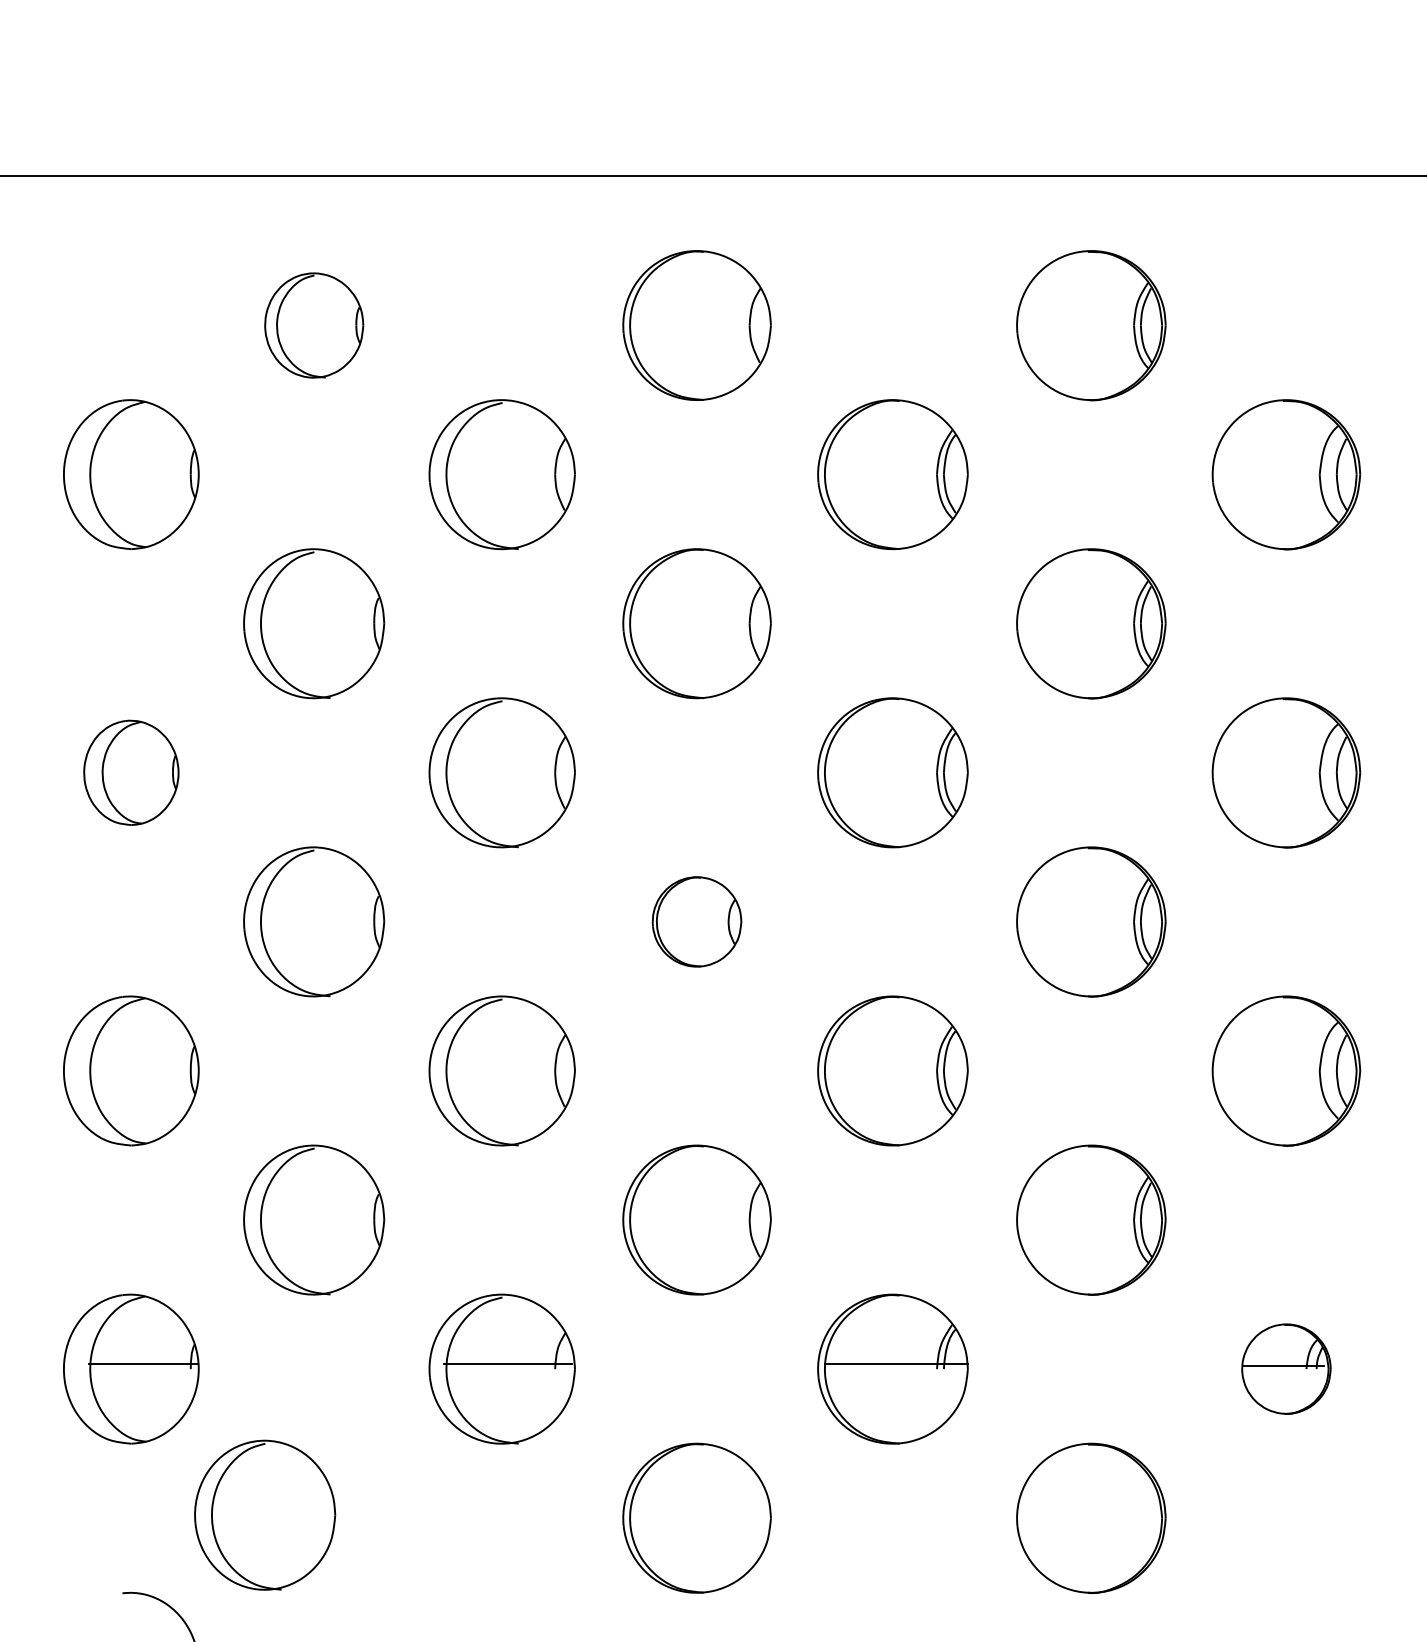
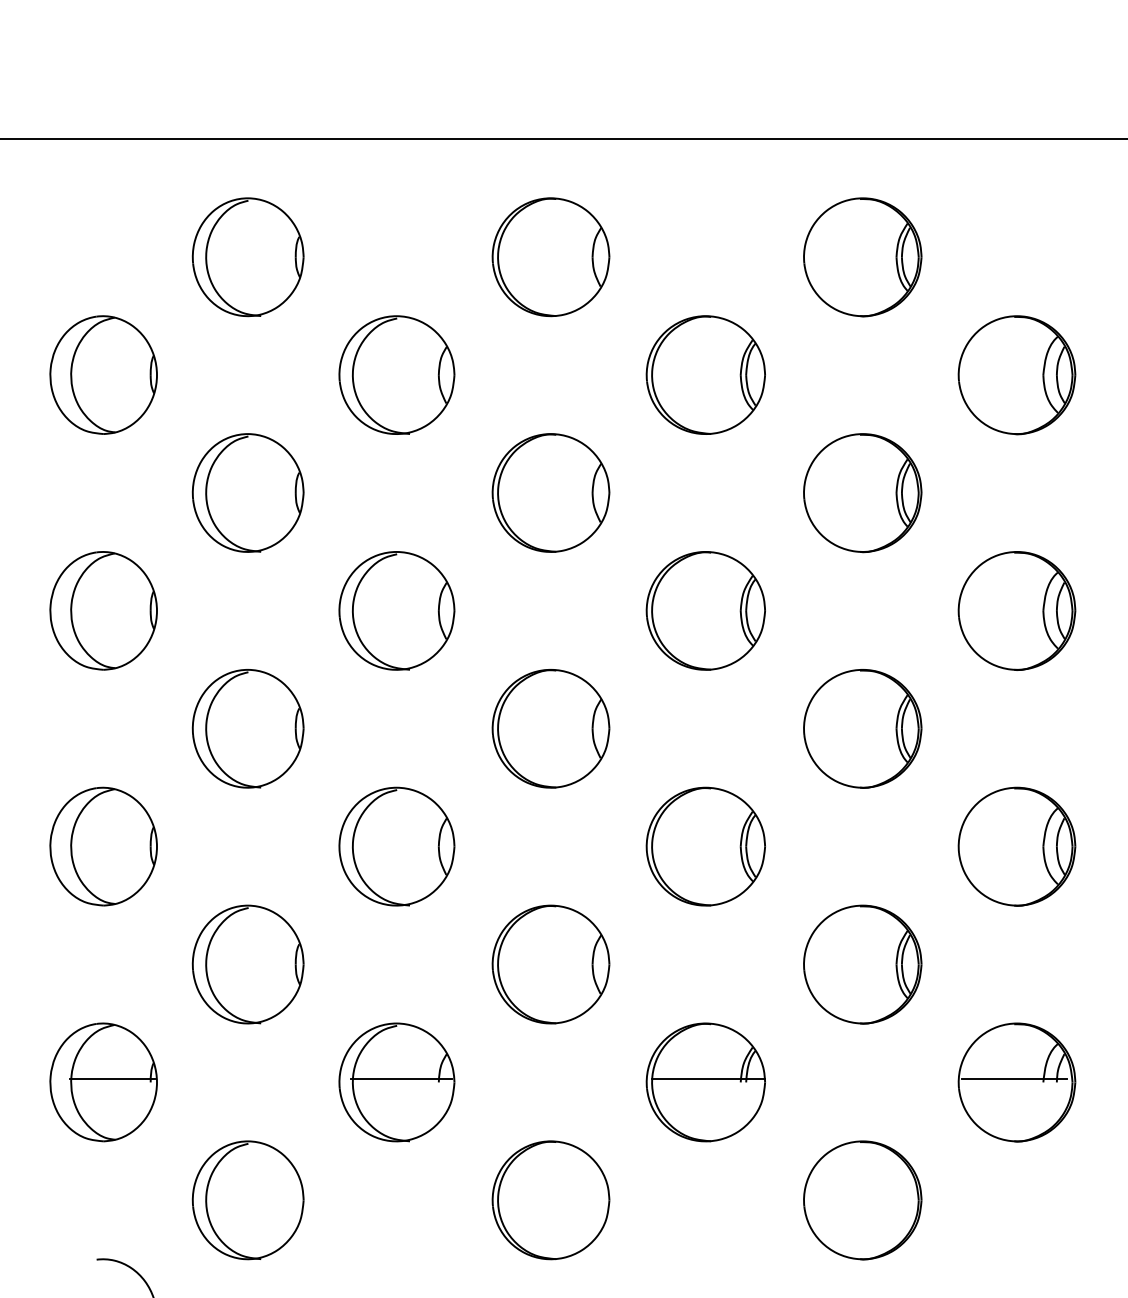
part: (314, 325) -> (248, 257), size x1.43
part: (131, 772) -> (103, 610), size x1.43
part: (696, 921) -> (550, 728), size x1.67
part: (1286, 1368) -> (1017, 1081), size x1.67
part: (265, 1514) -> (248, 1199), moved

